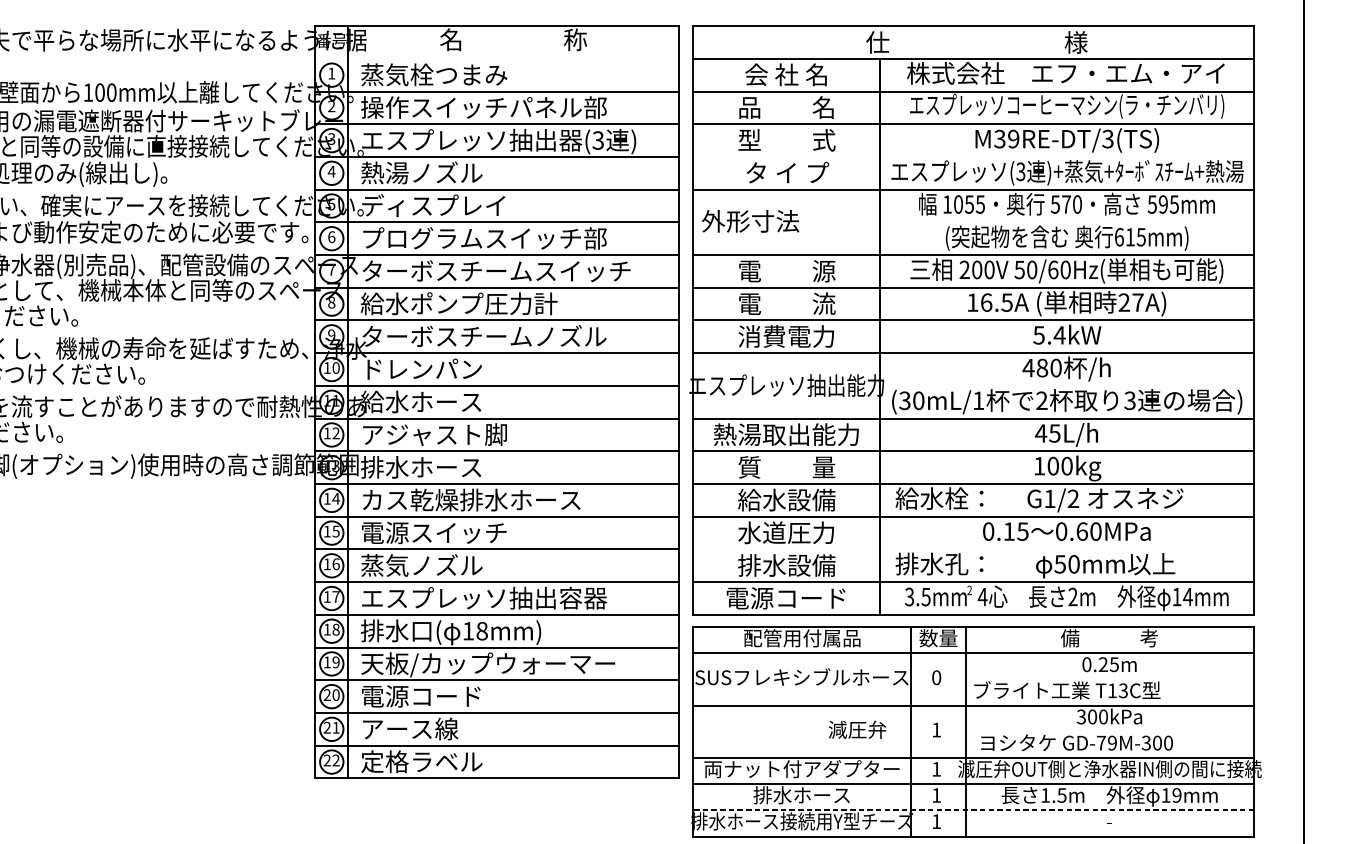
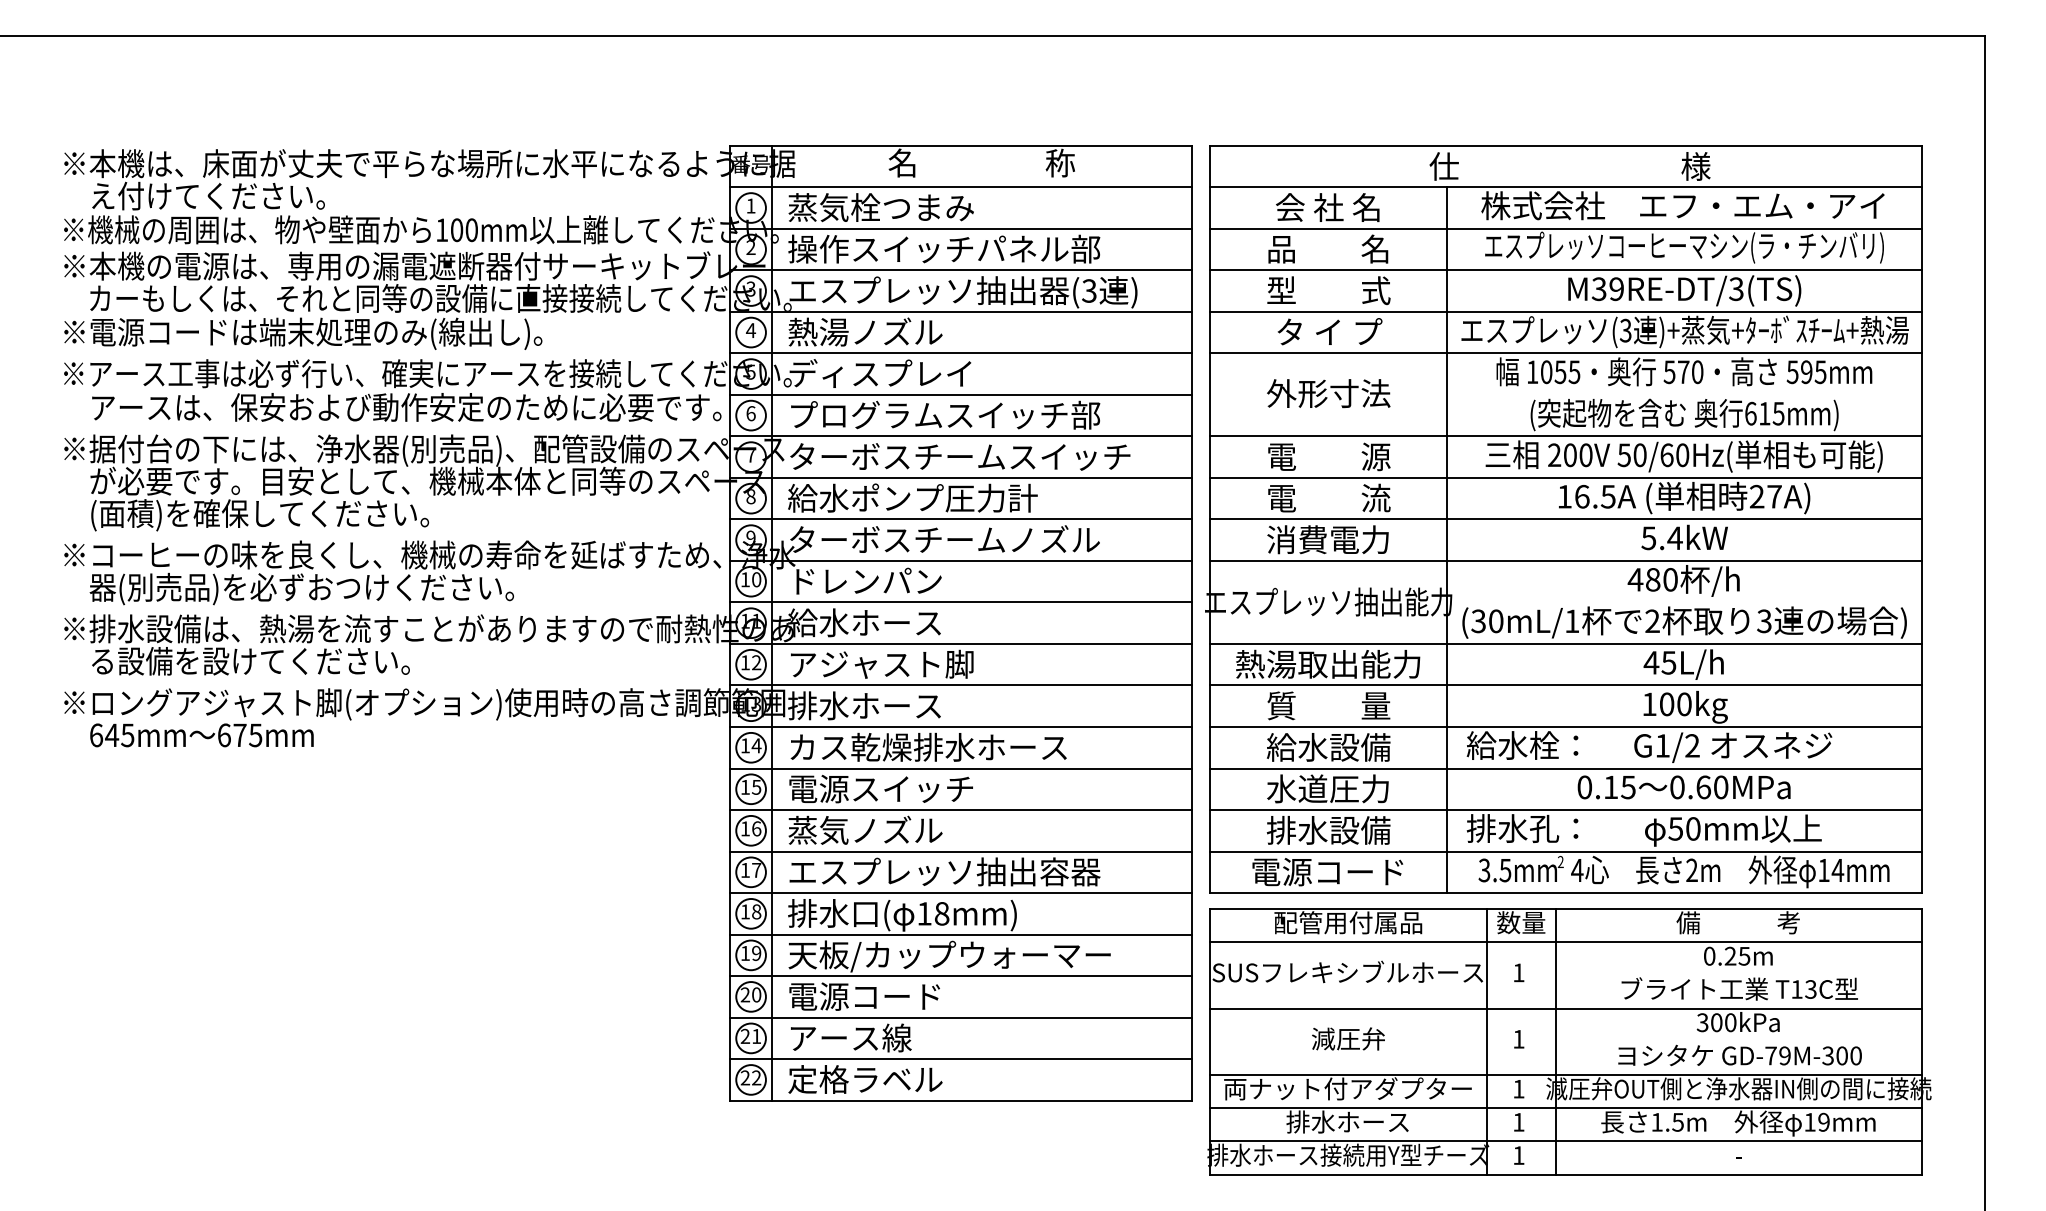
line: (496, 59) -> (960, 187), added
line: (973, 156) -> (1565, 311), added
text: (750, 221) -> (1328, 393), moved
line: (973, 549) -> (1565, 810), added
text: (936, 677) -> (1518, 972), 0 -> 1
text: (1067, 690) -> (1739, 988), moved
text: (857, 729) -> (1348, 1038), moved
text: (1076, 742) -> (1739, 1055), moved
line: (974, 810) -> (1566, 1141), dashed -> solid

